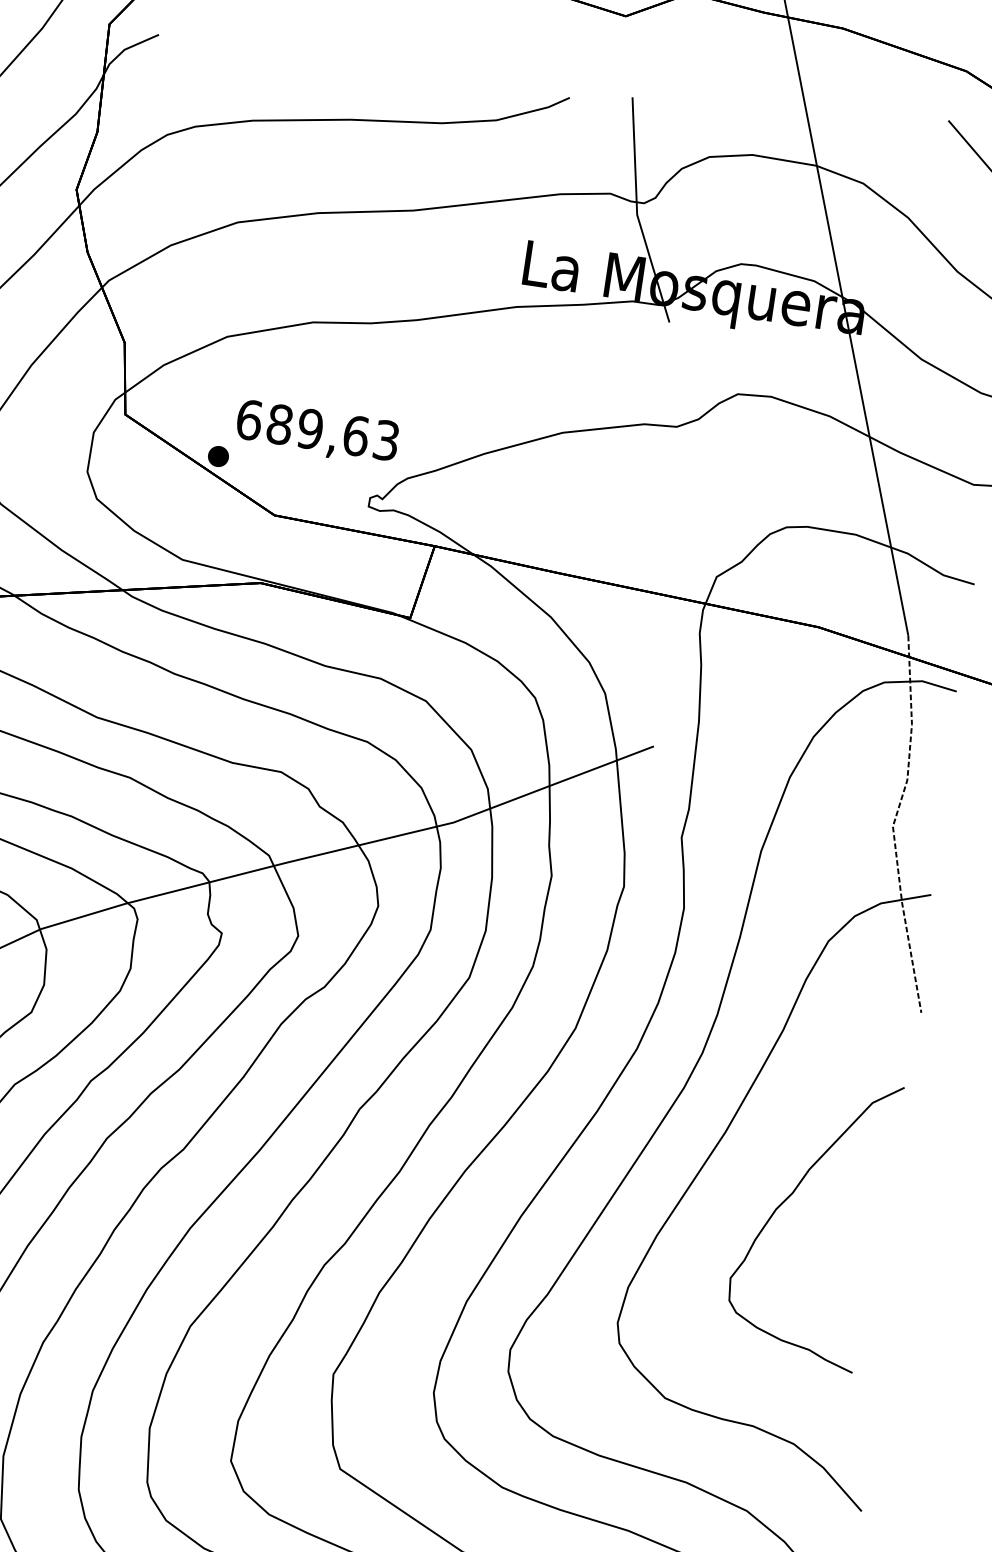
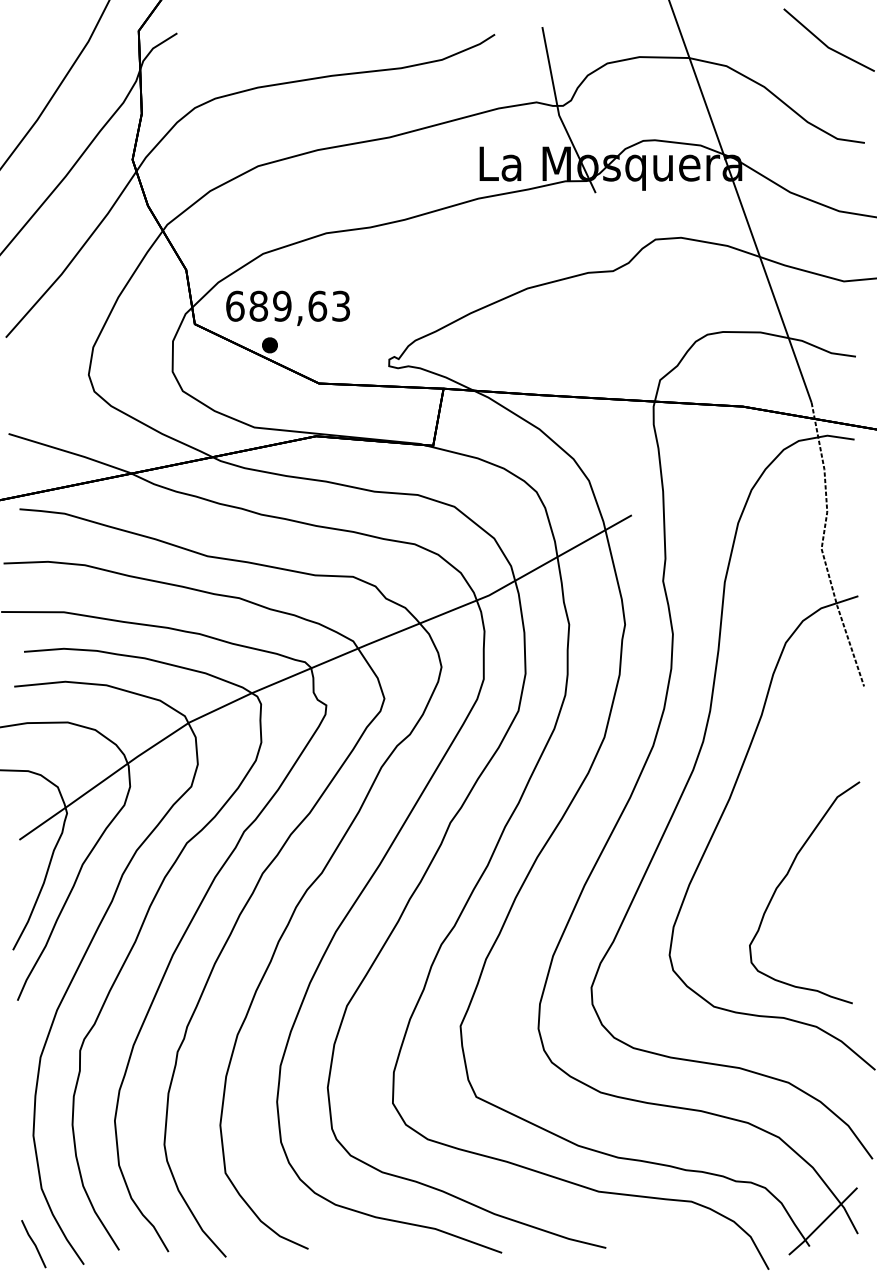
text: (316, 431) -> (287, 307), moved
part: (789, 1198) -> (785, 878), moved

